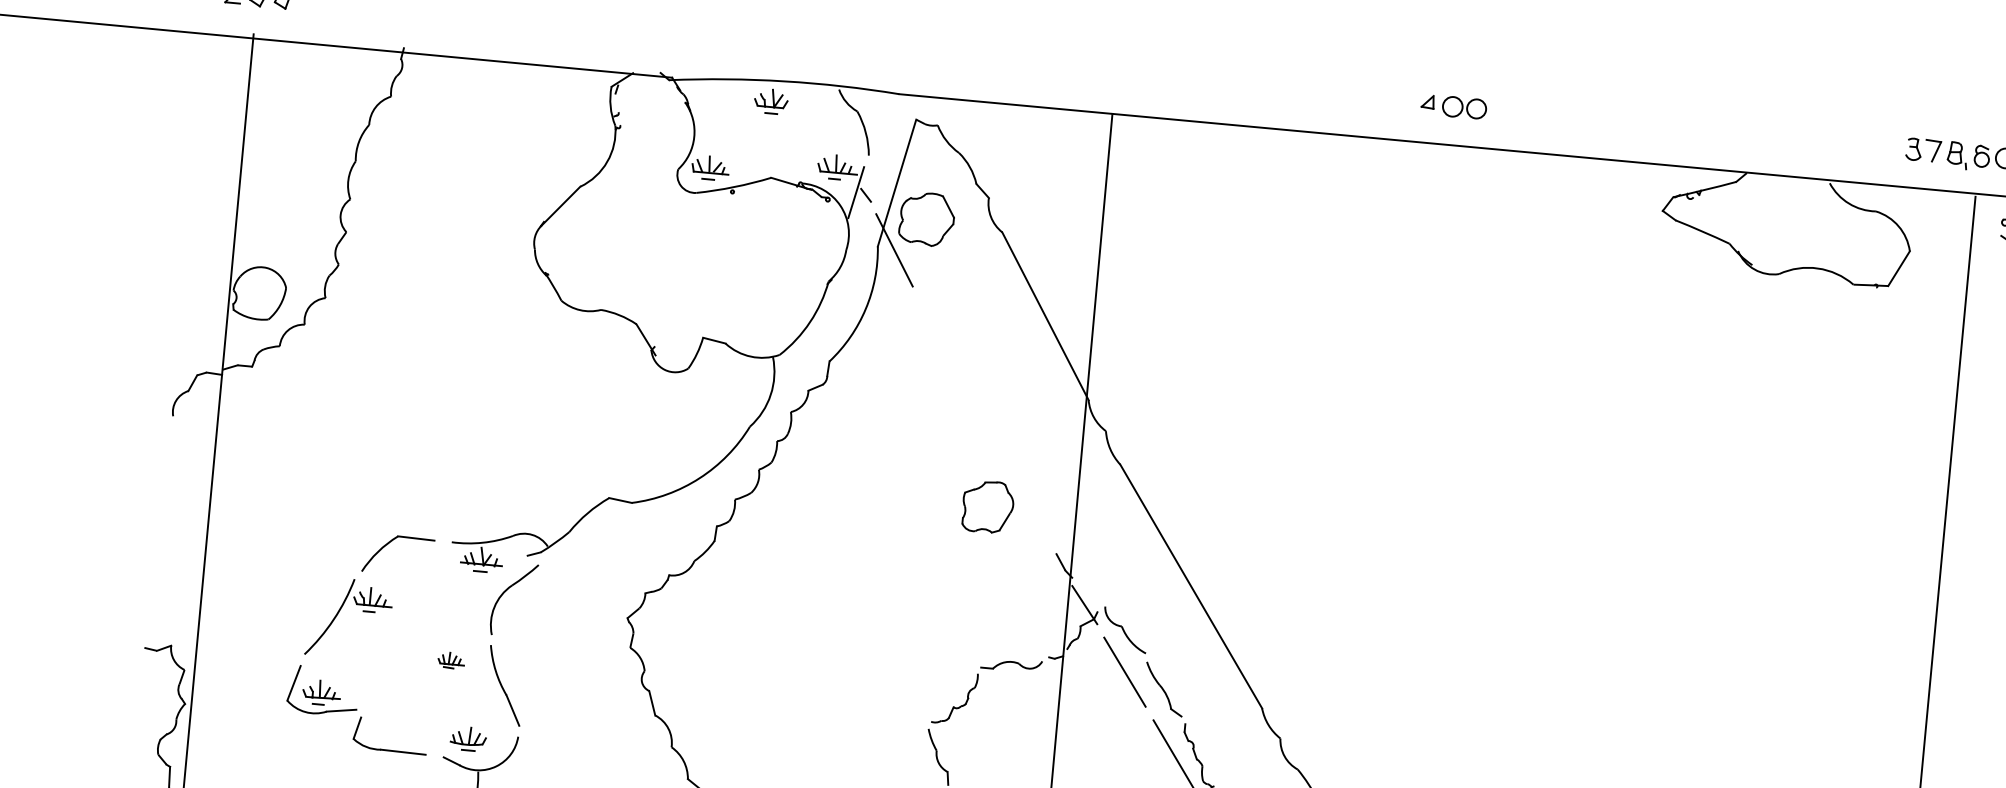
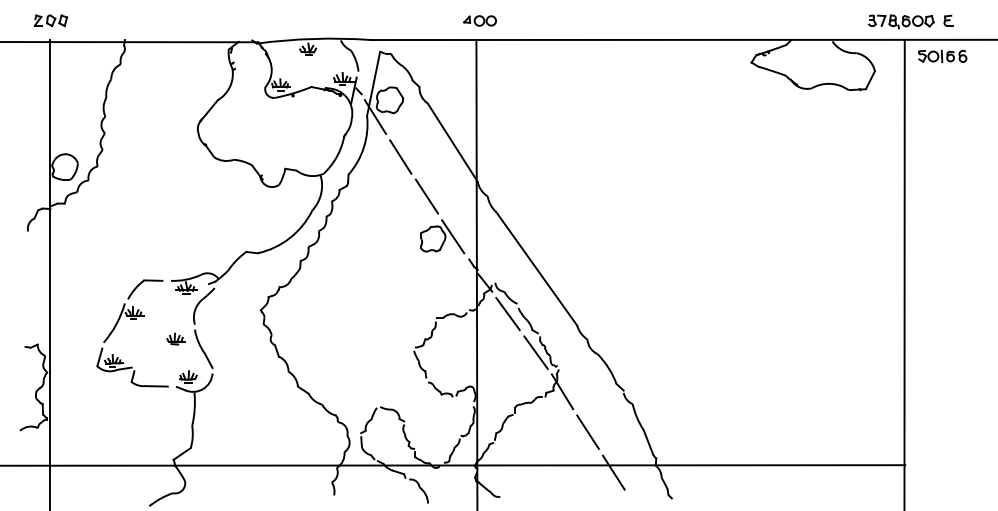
part: (1452, 105) -> (479, 20), moved
line: (937, 334) -> (400, 156), added
line: (982, 420) -> (426, 196), added
line: (1029, 505) -> (453, 236), added
part: (450, 659) -> (175, 338), size x1.43

